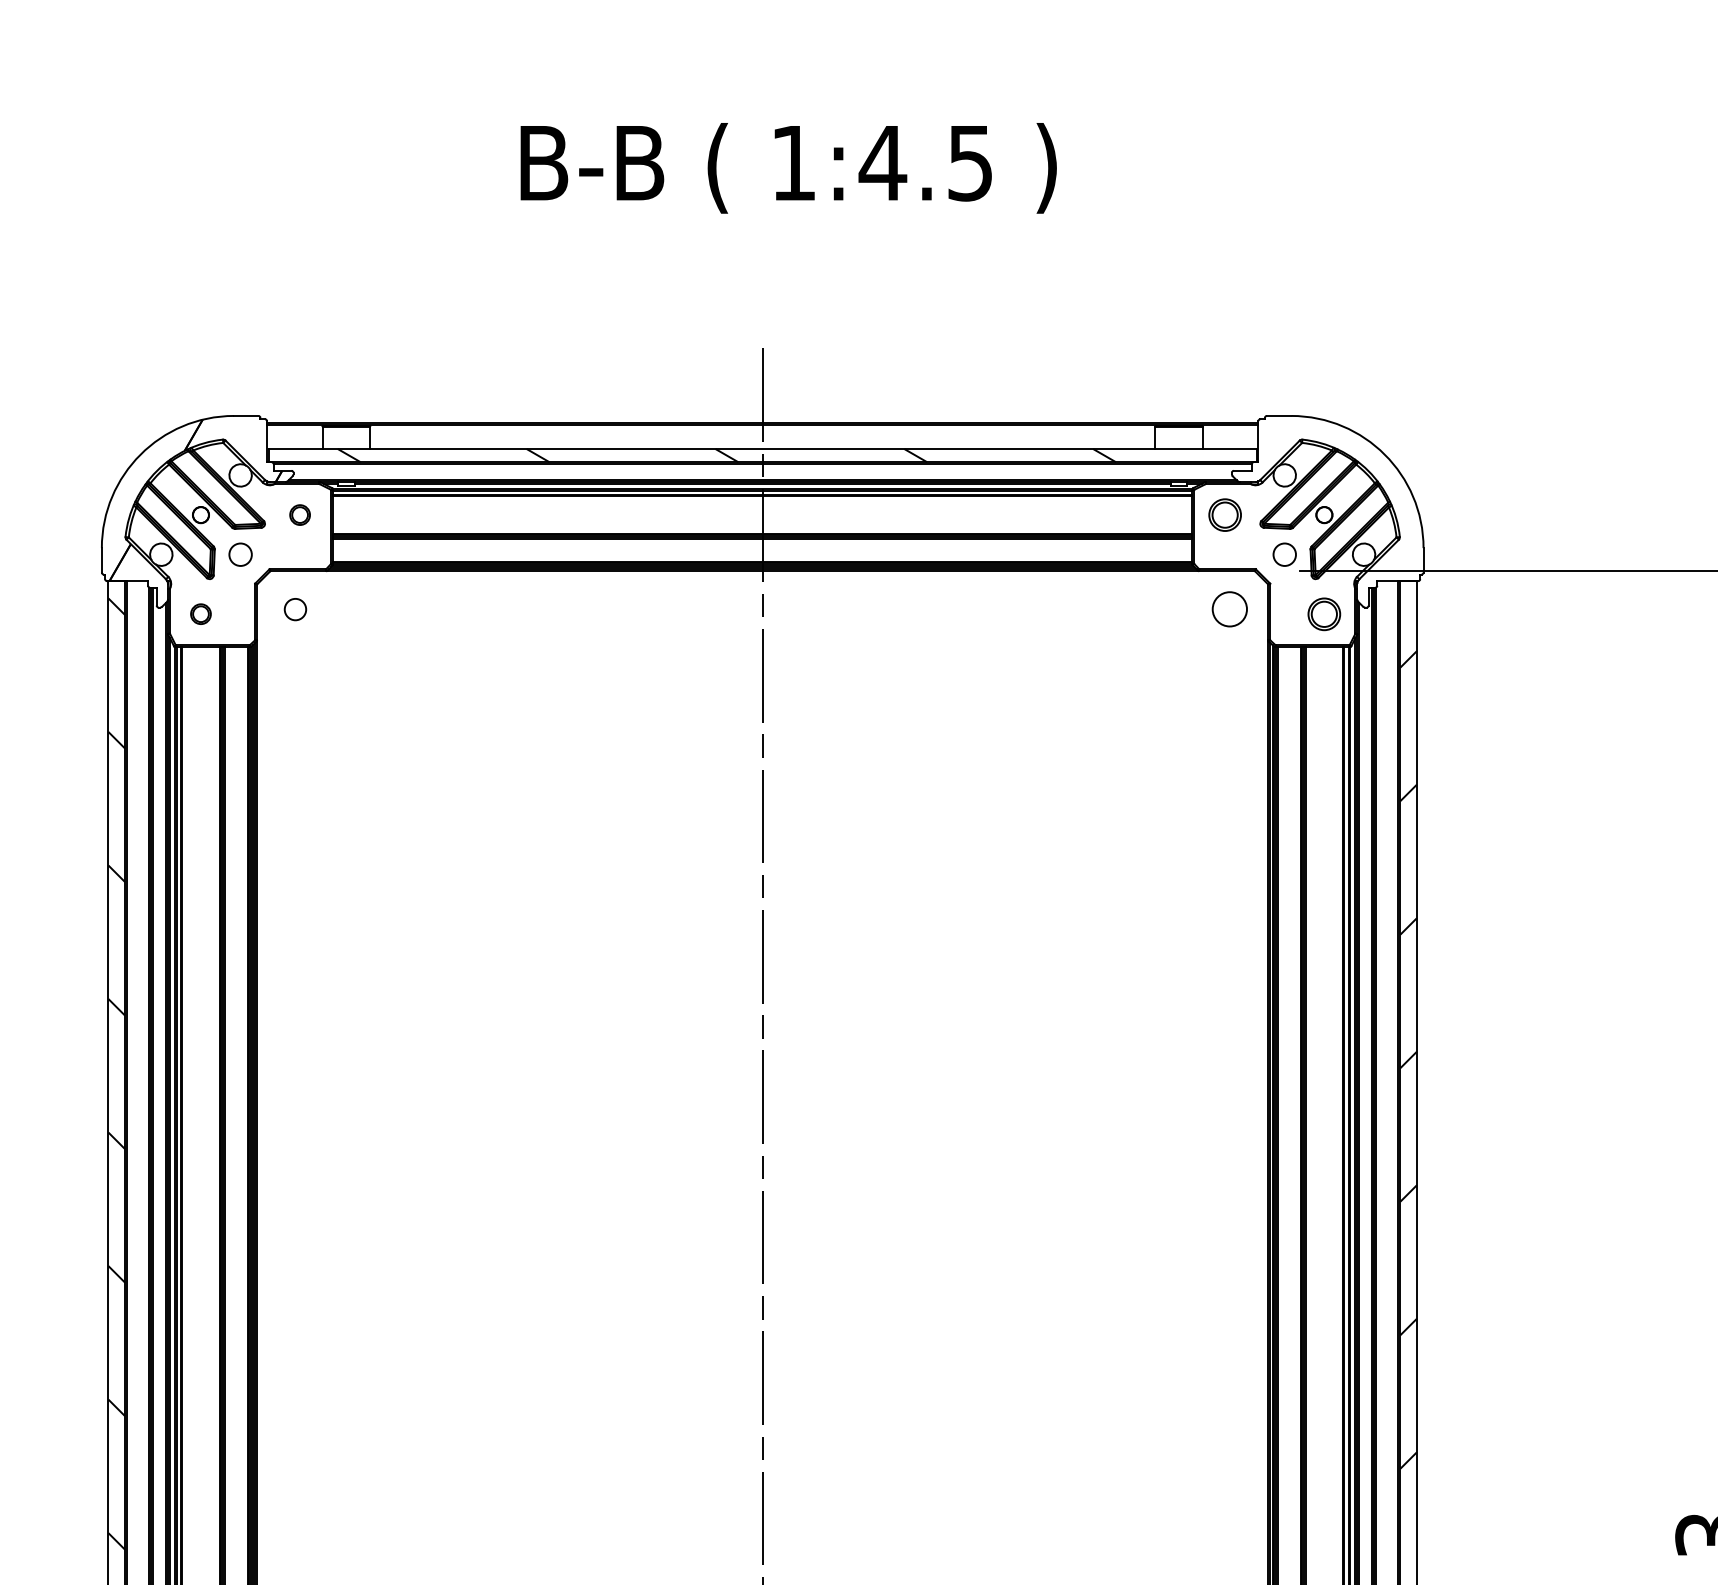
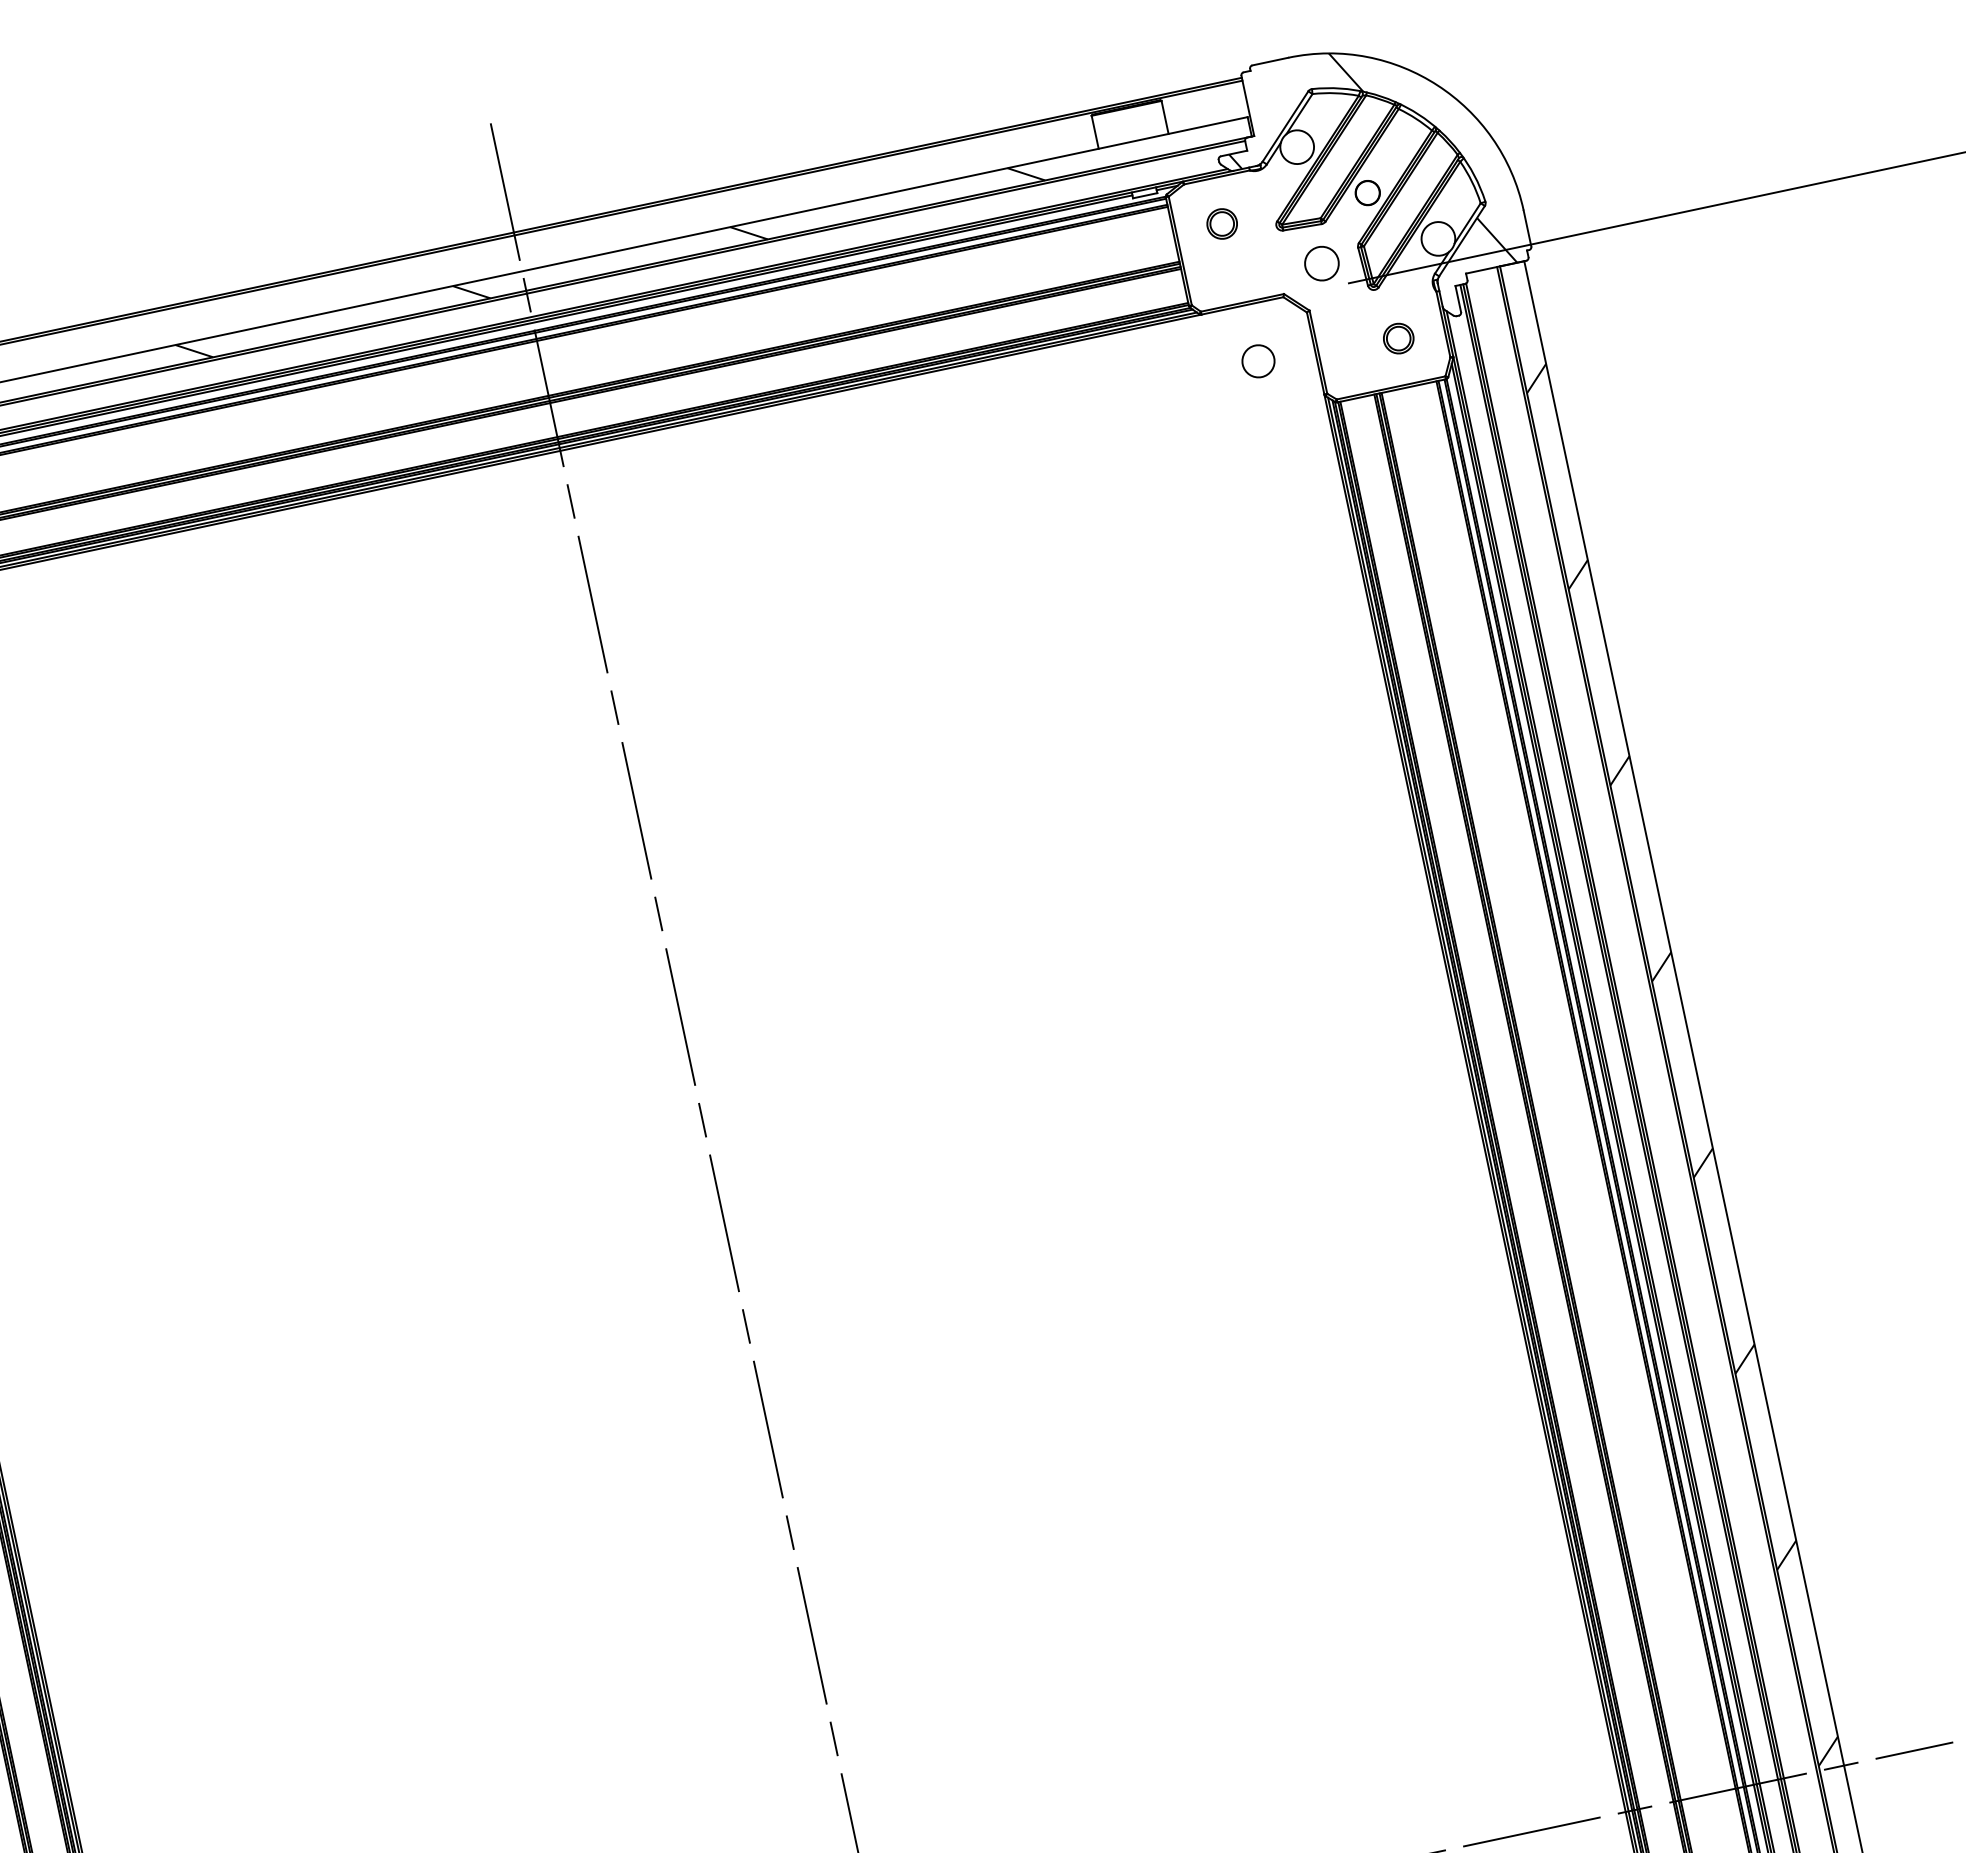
hatch: (1325, 499) -> (1364, 169), added
part: (1225, 514) -> (1222, 223), size x0.62
circle: (1229, 609) -> (1257, 361), size x0.62
part: (1324, 613) -> (1398, 337), size x0.62

